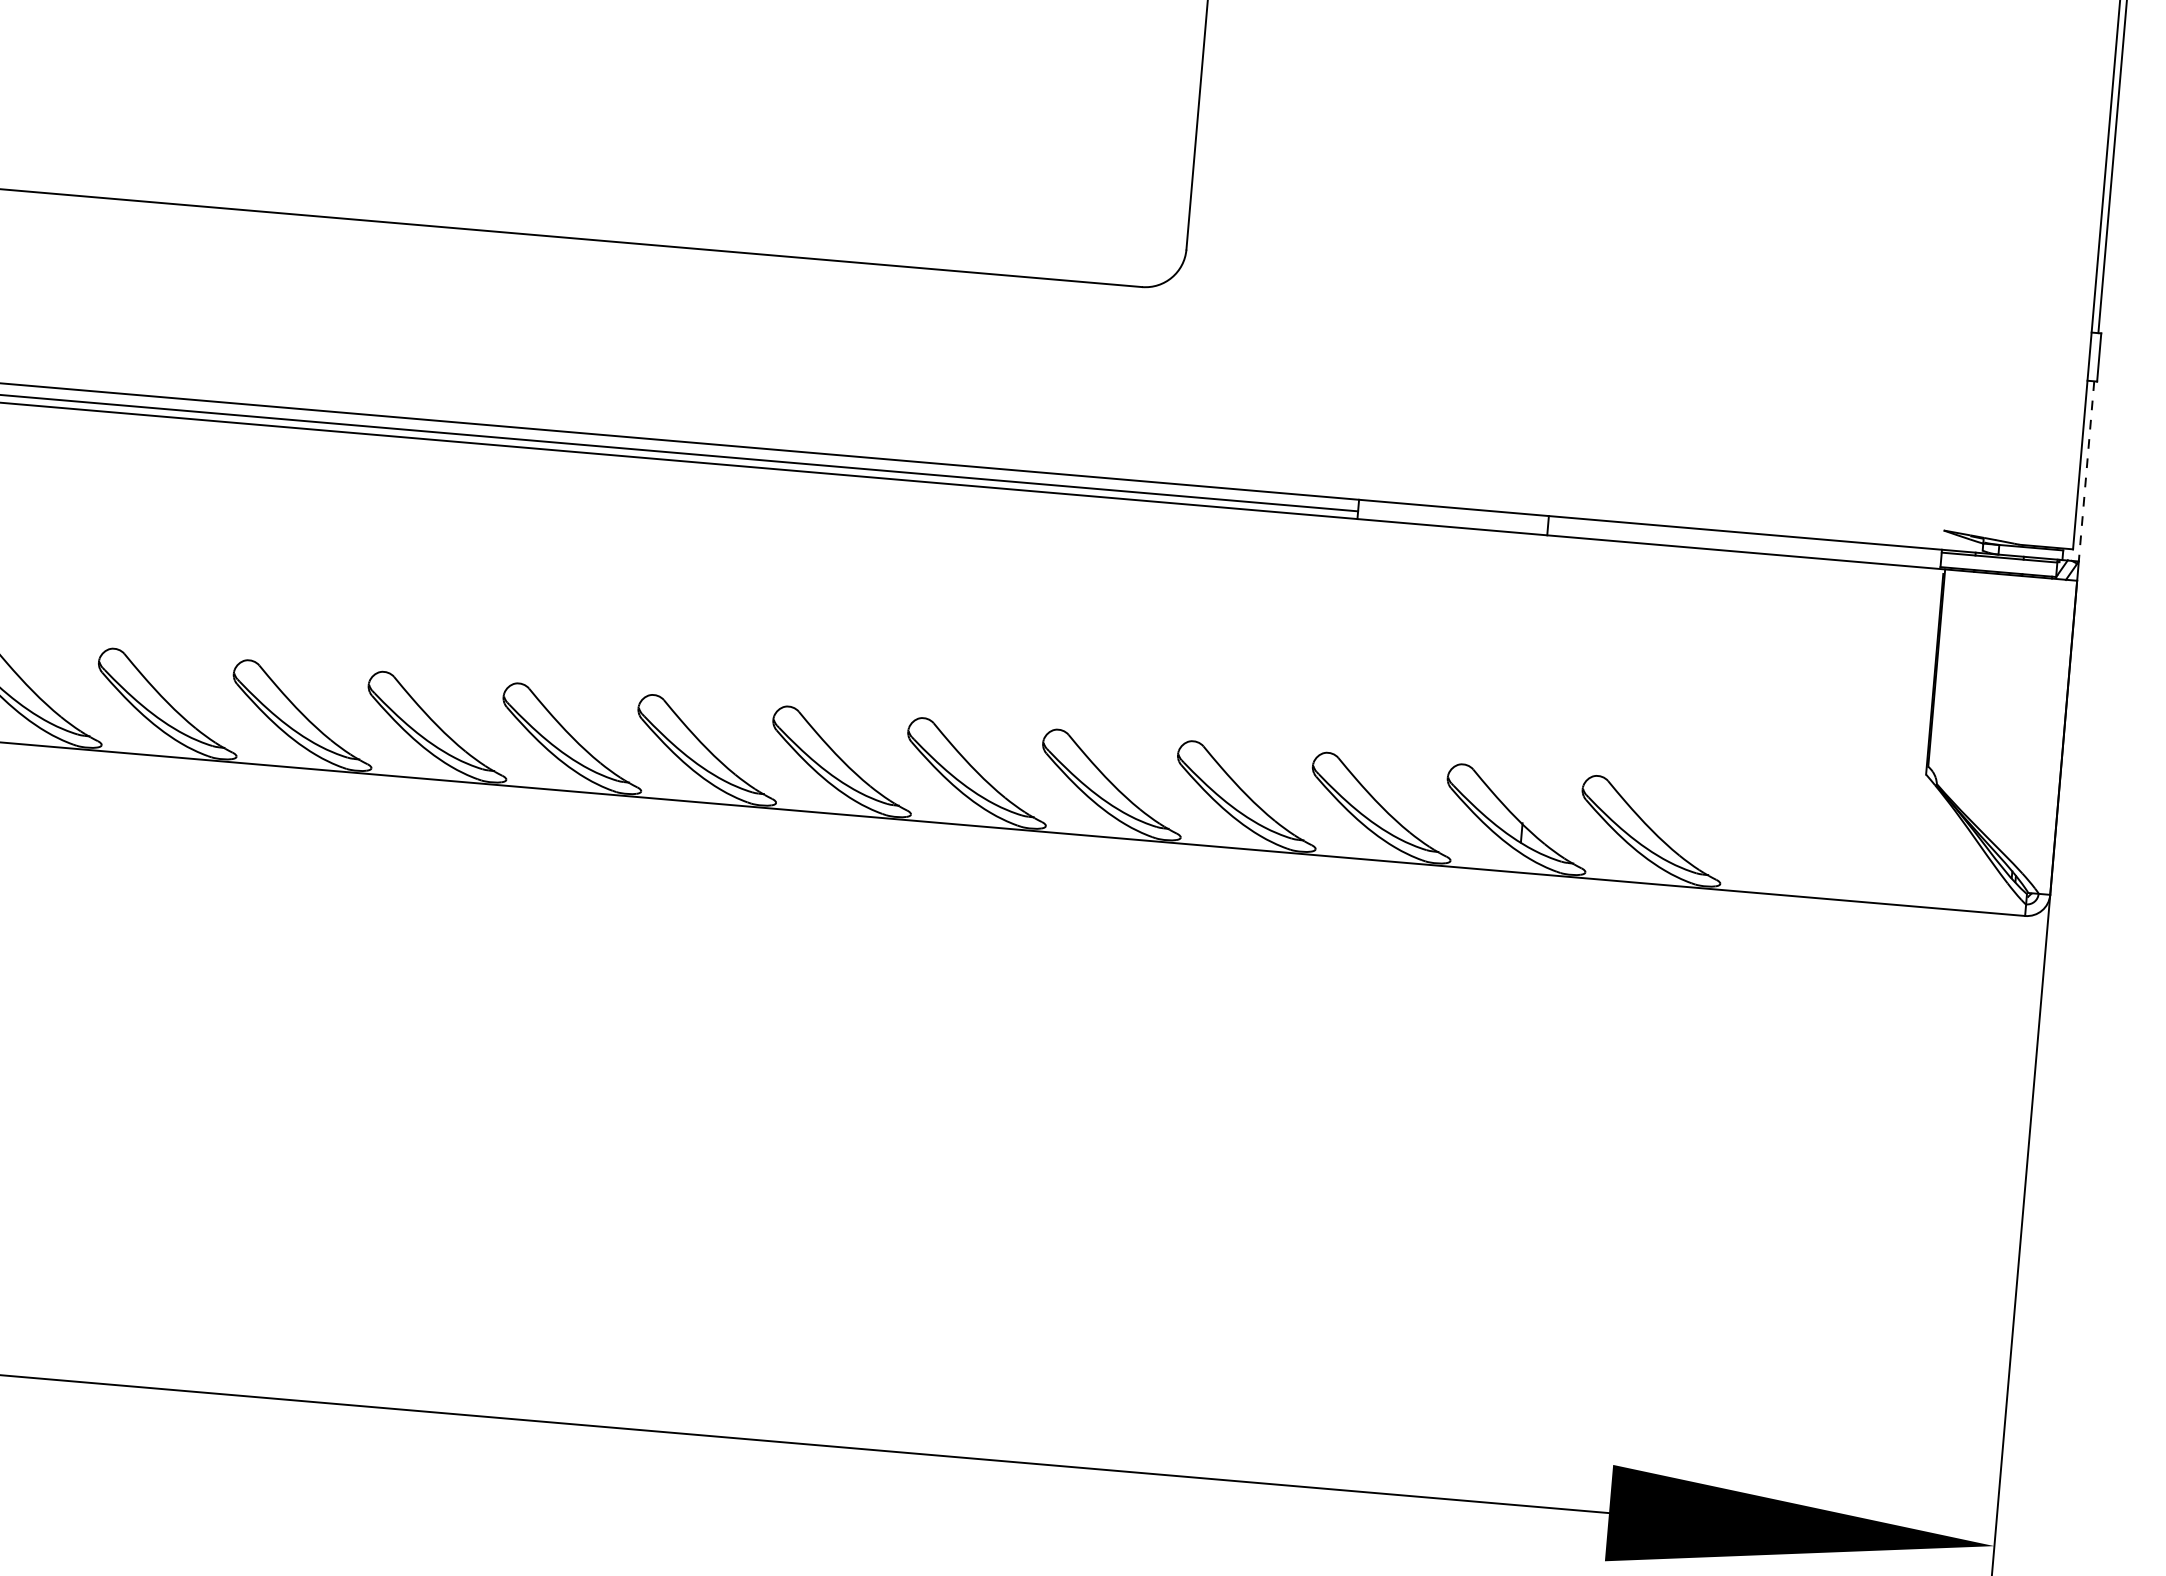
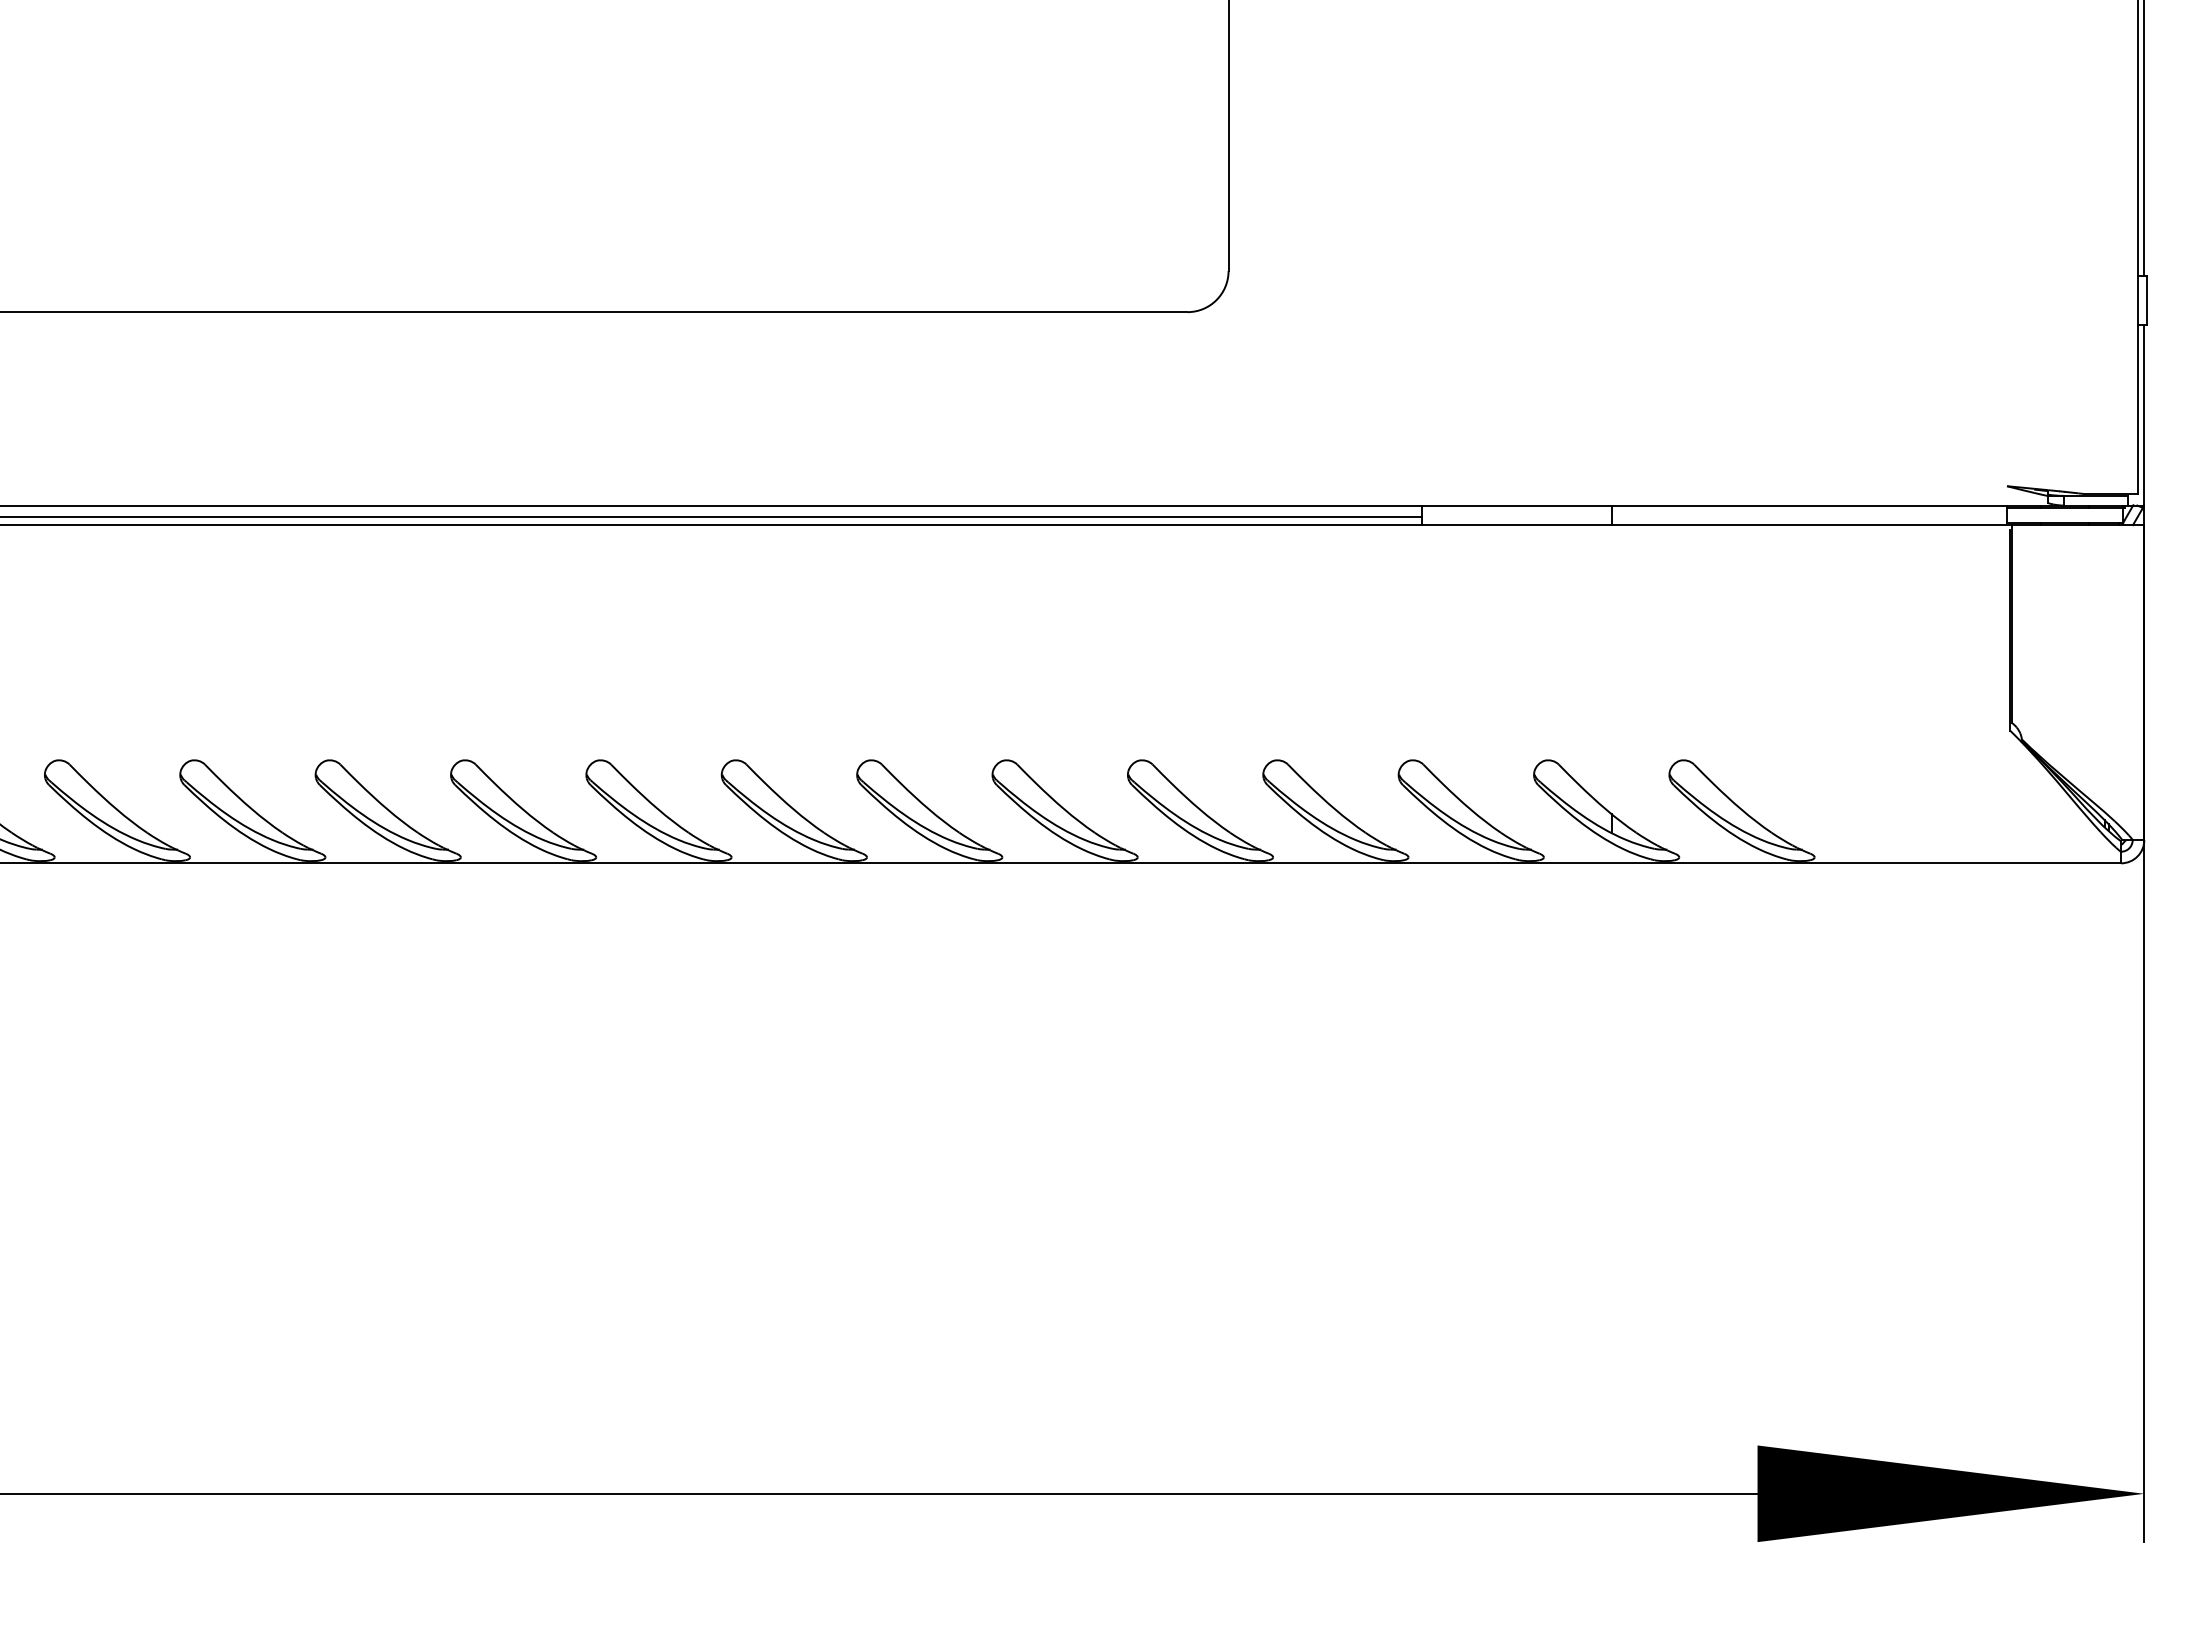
line: (2086, 471) -> (2144, 415), dashed -> solid

